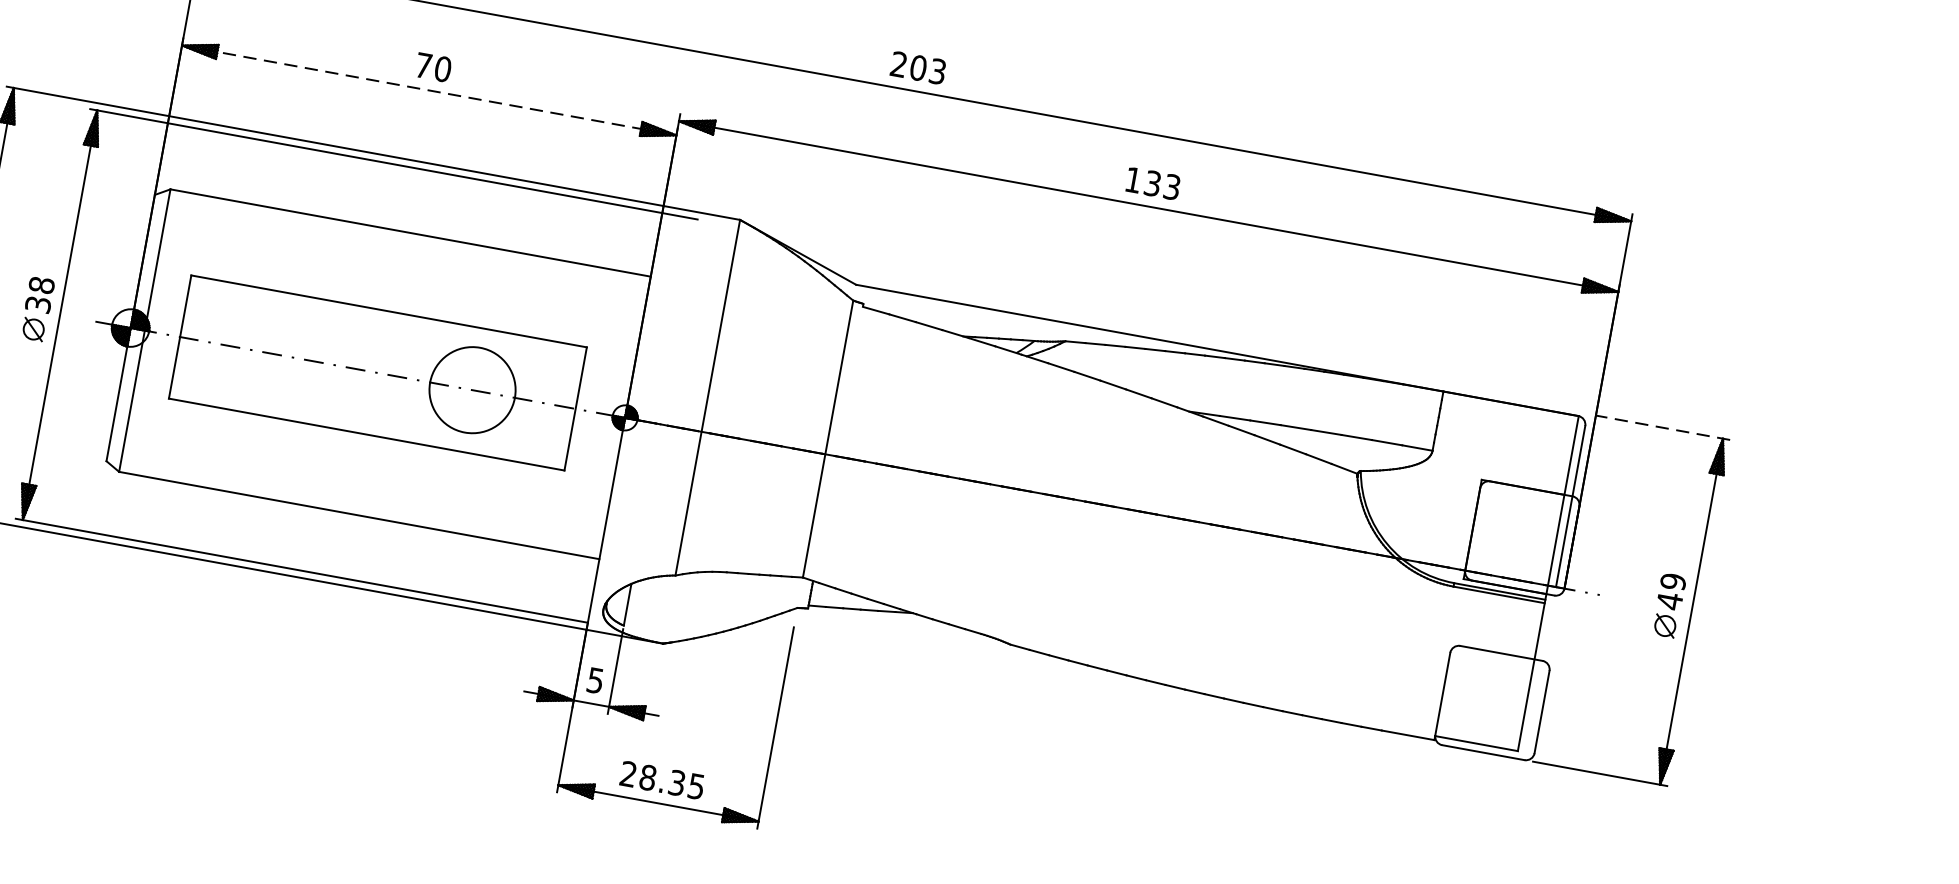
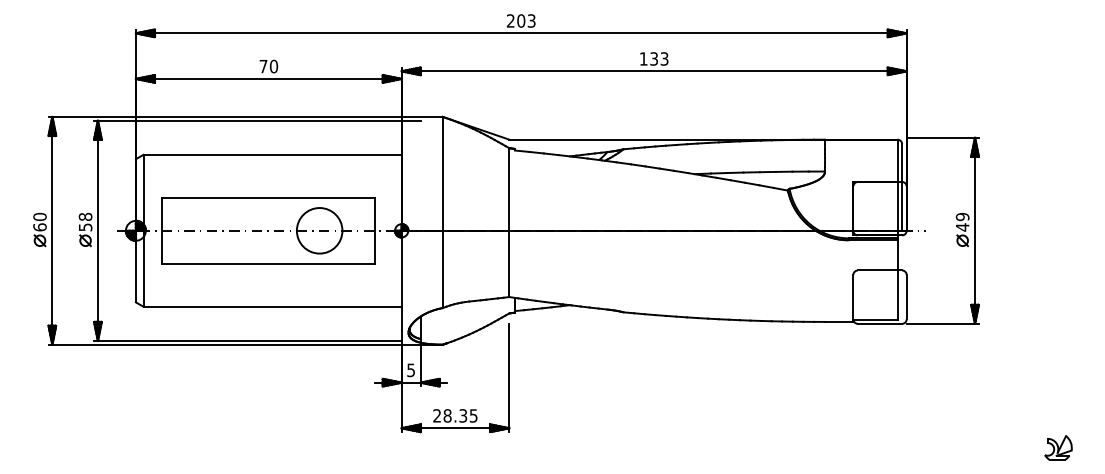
line: (428, 89) -> (268, 78), dashed -> solid
text: (36, 302) -> (84, 226), 38 -> 58
line: (1662, 427) -> (942, 137), dashed -> solid

